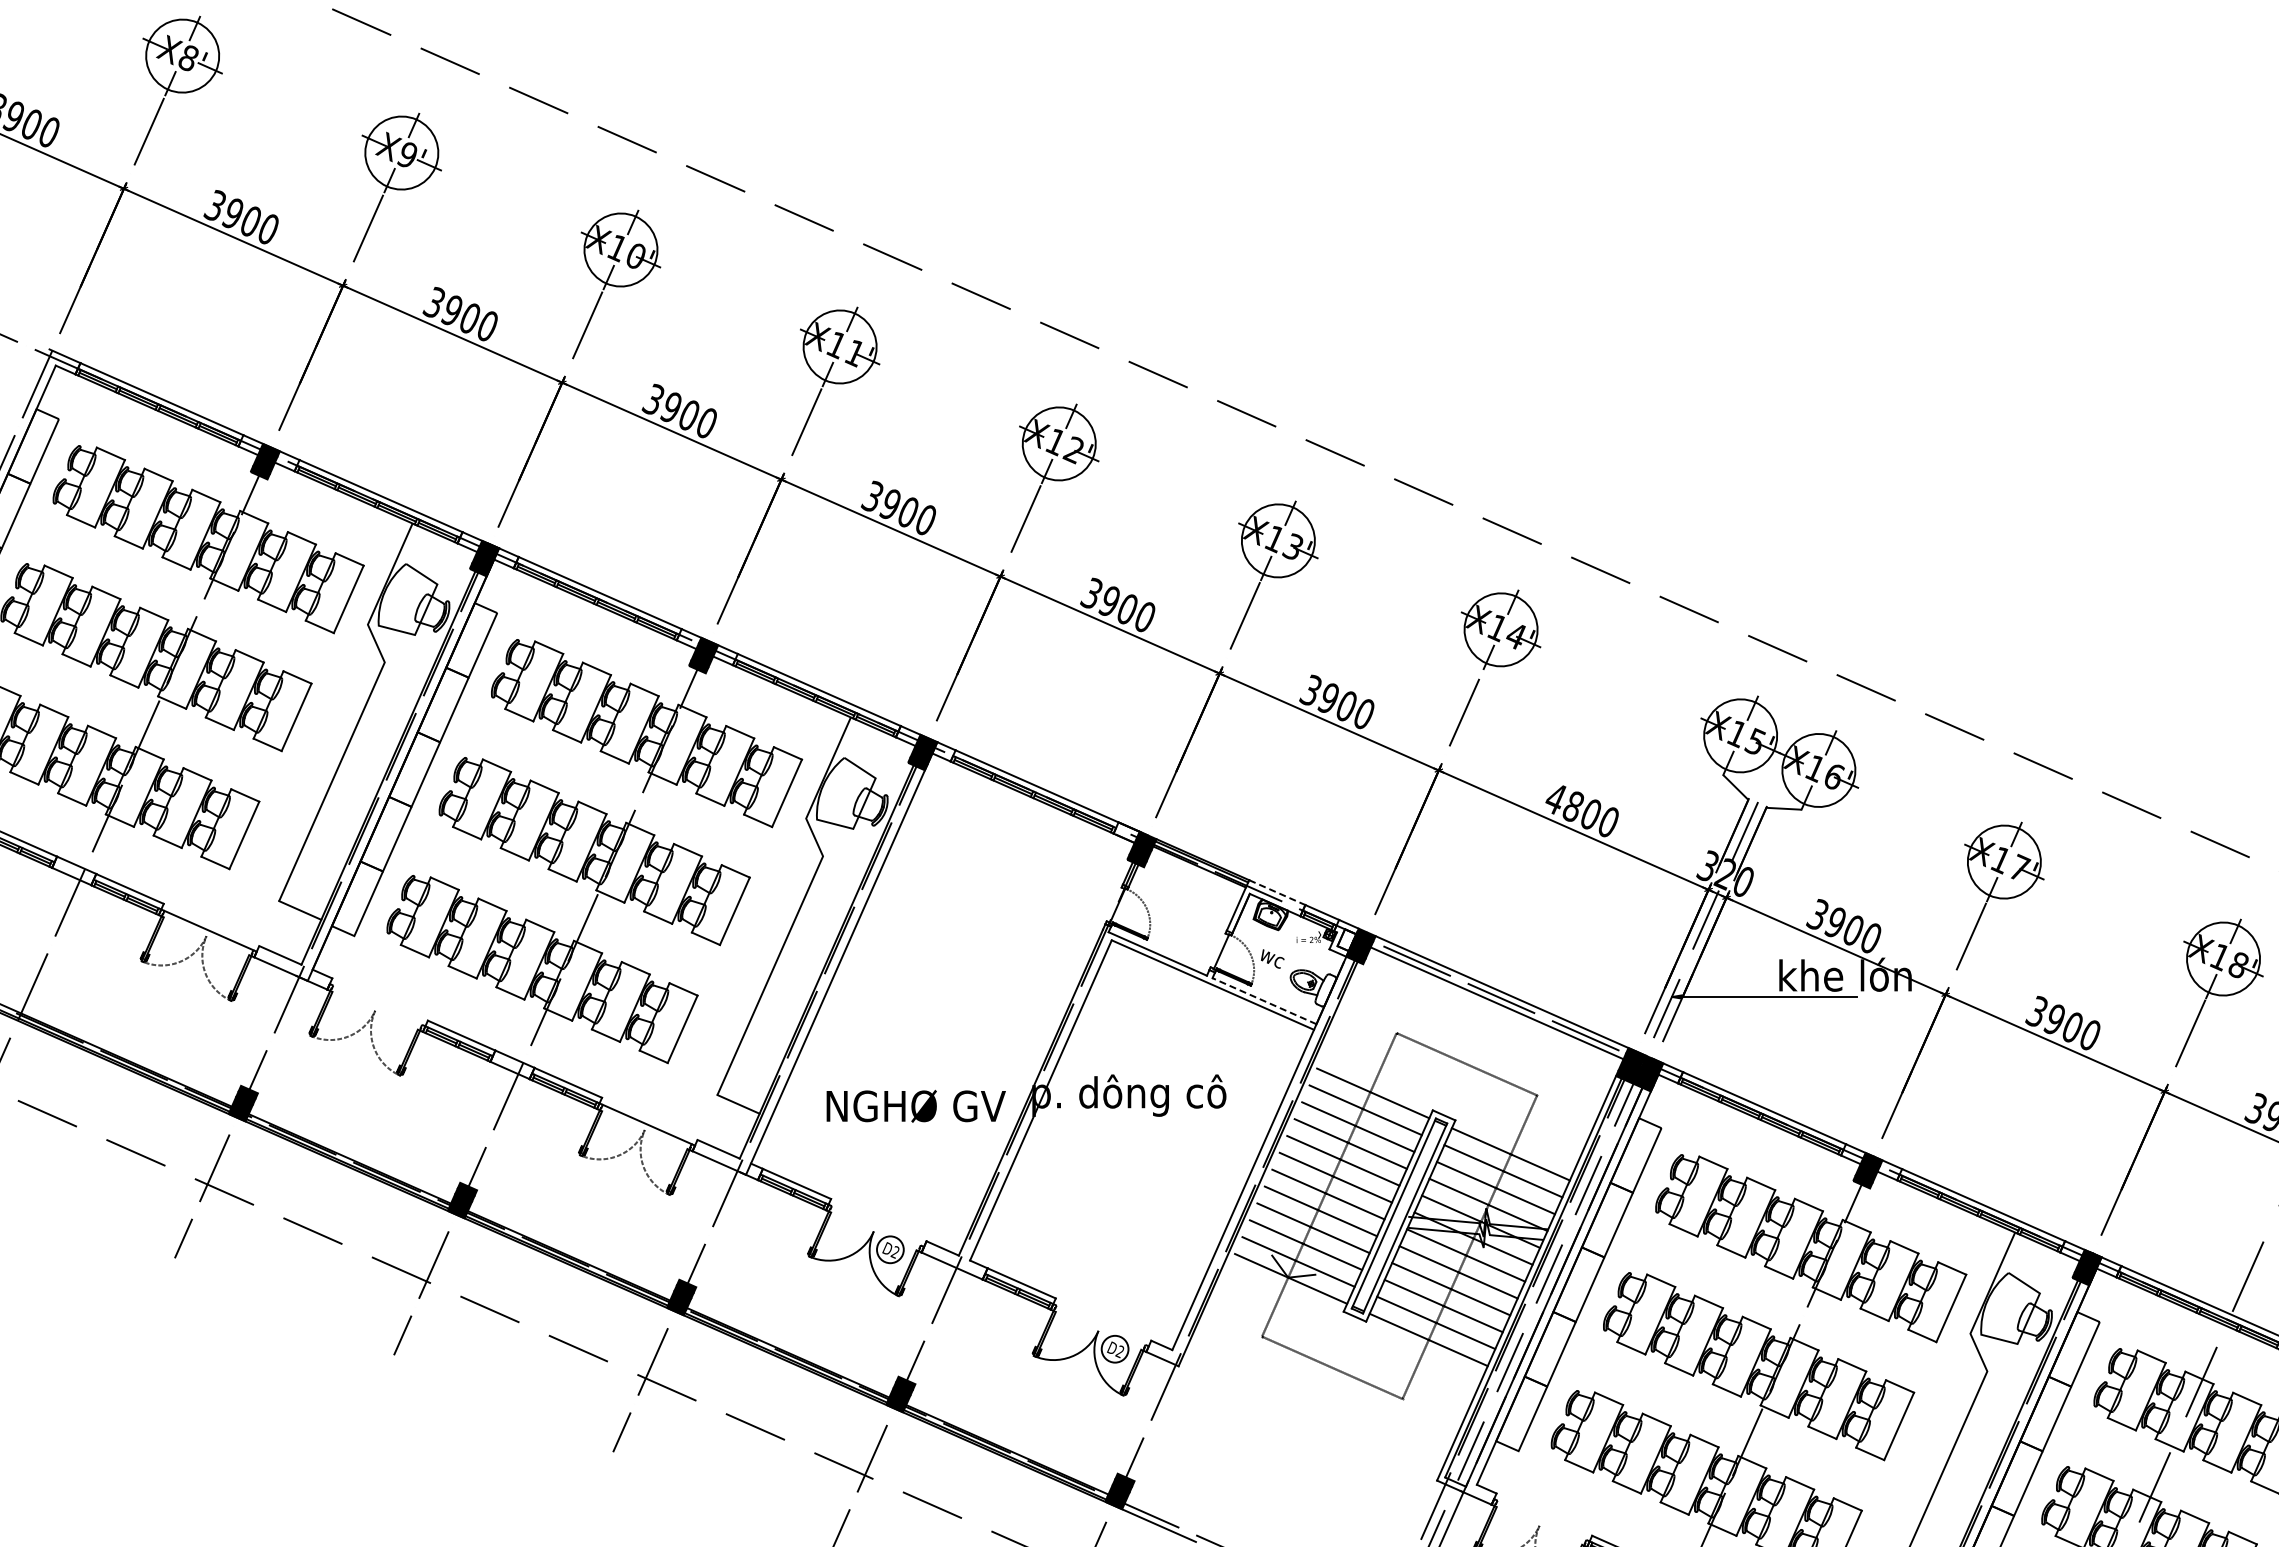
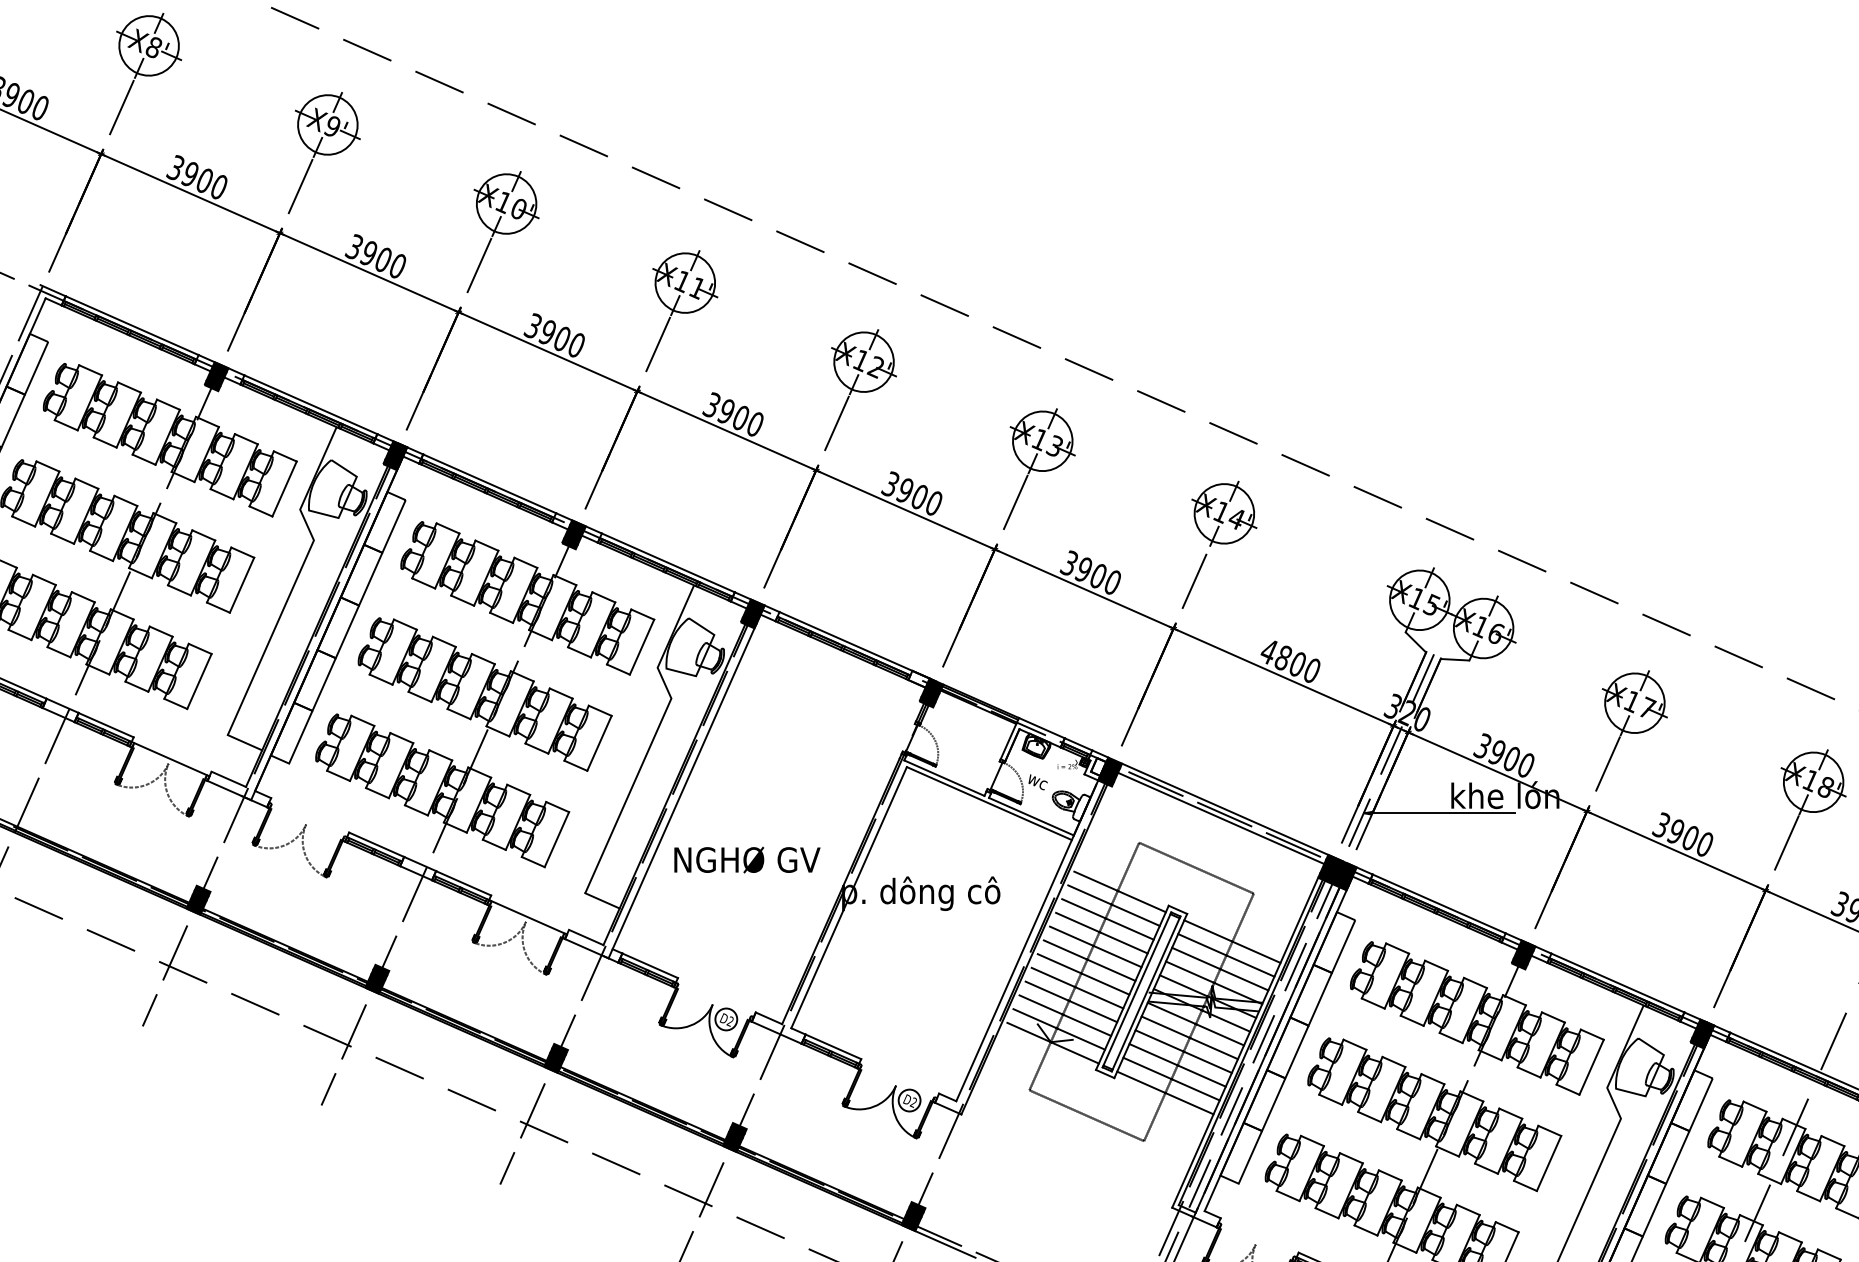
line: (1277, 892) -> (1042, 728), dashed -> solid
line: (1264, 1001) -> (1031, 816), dashed -> solid
text: (915, 1105) -> (746, 859), moved

